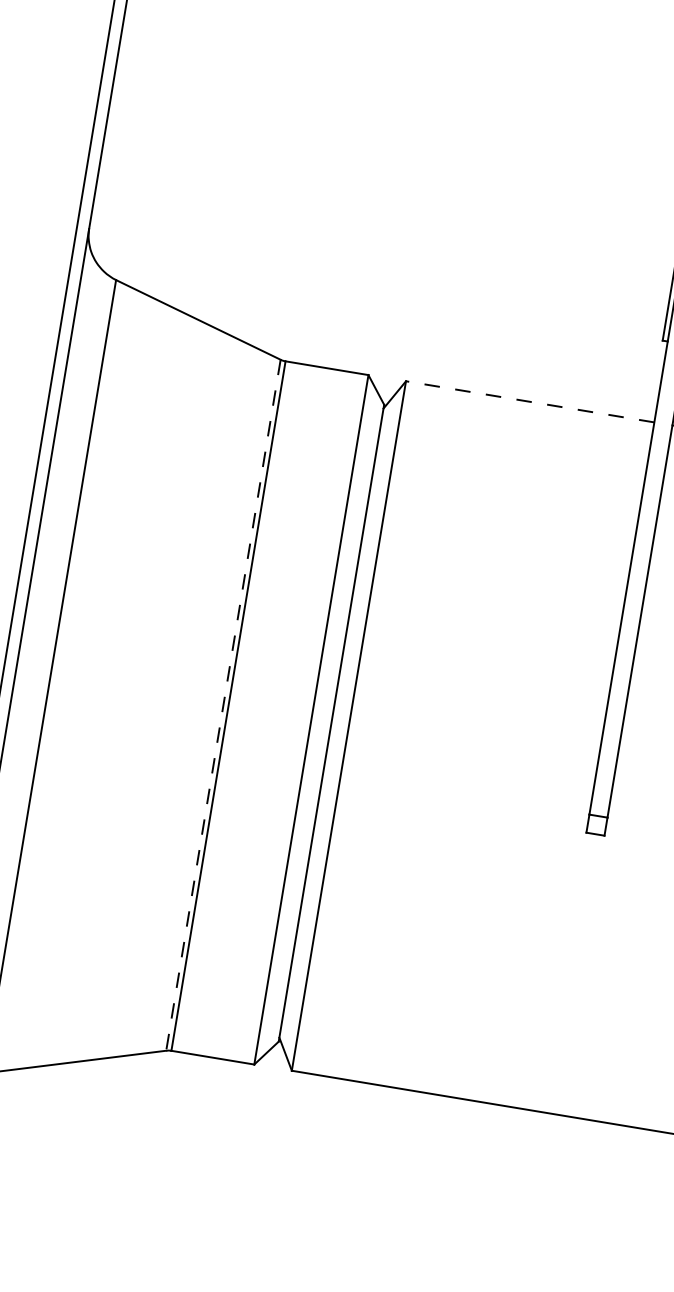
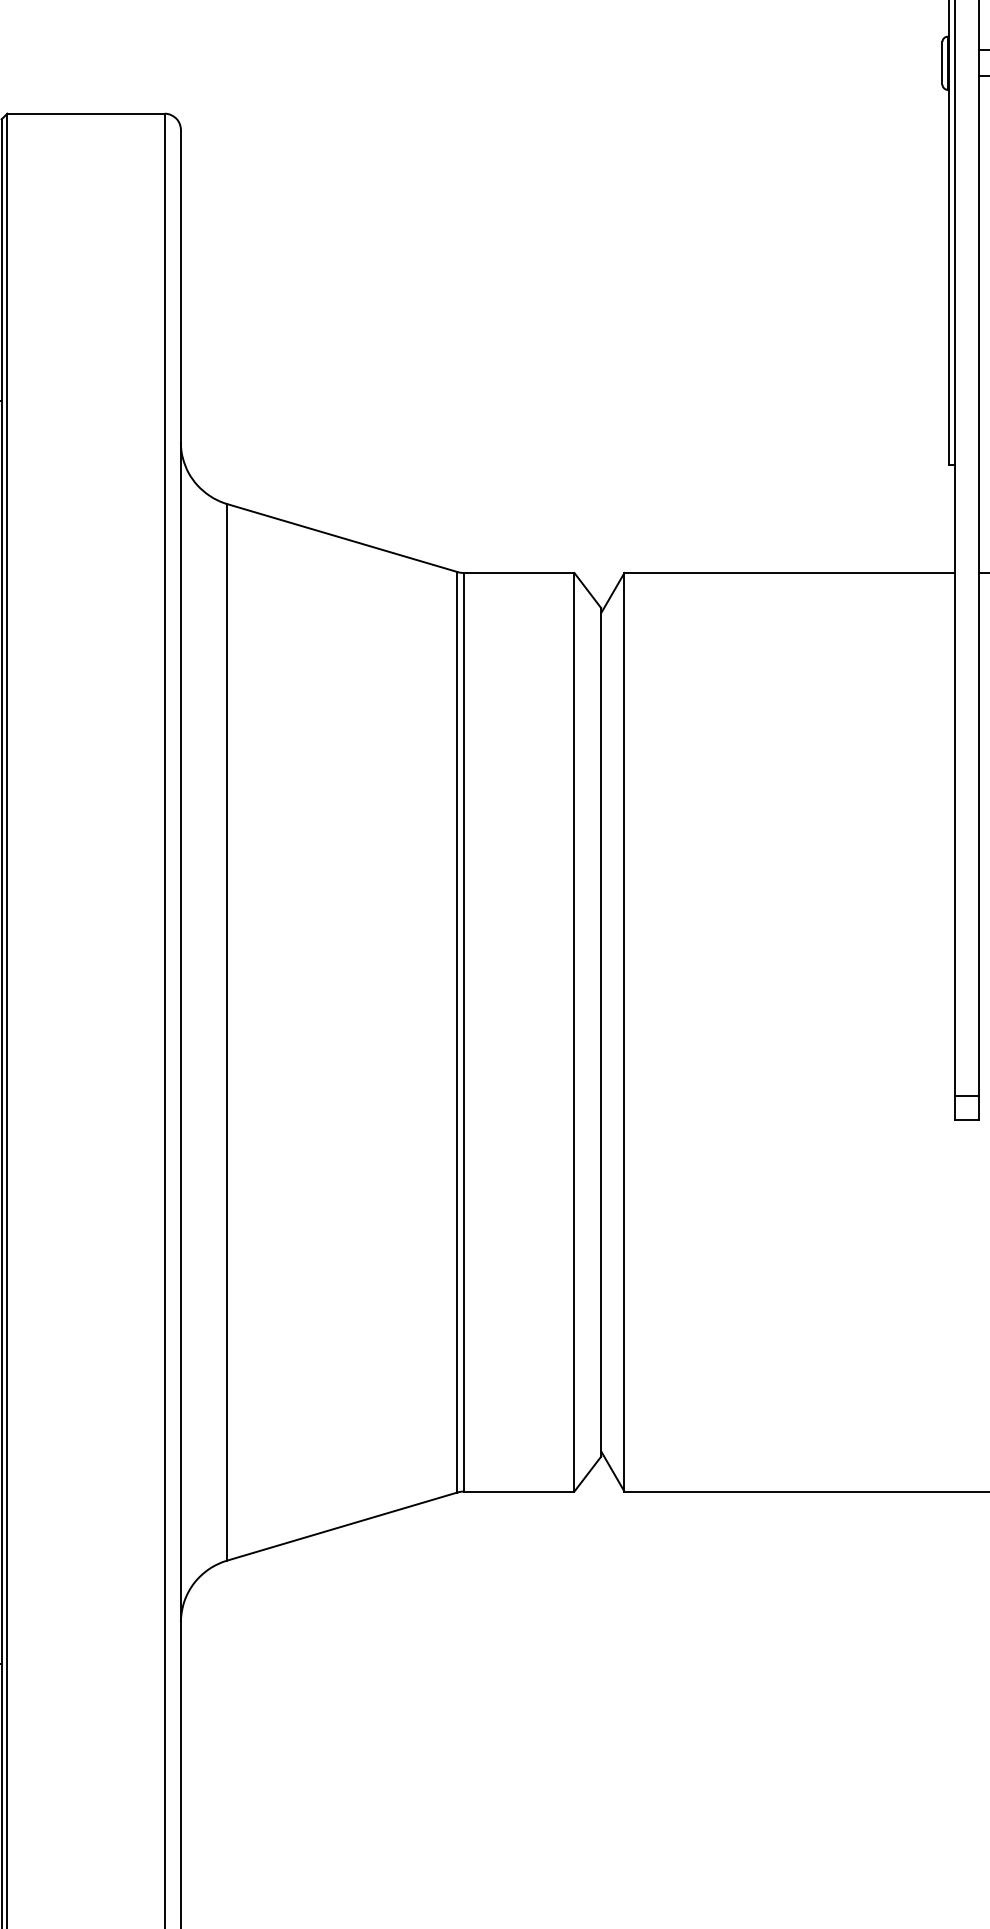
line: (529, 401) -> (789, 572), dashed -> solid
line: (223, 705) -> (457, 1032), dashed -> solid

